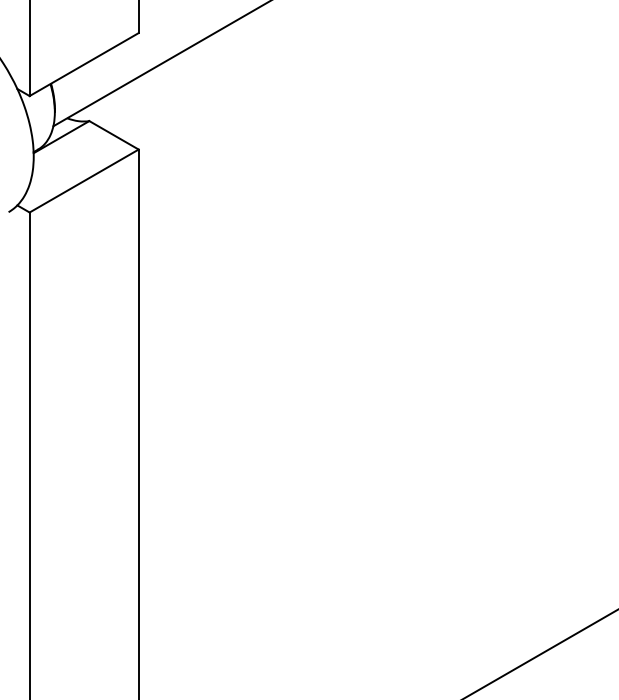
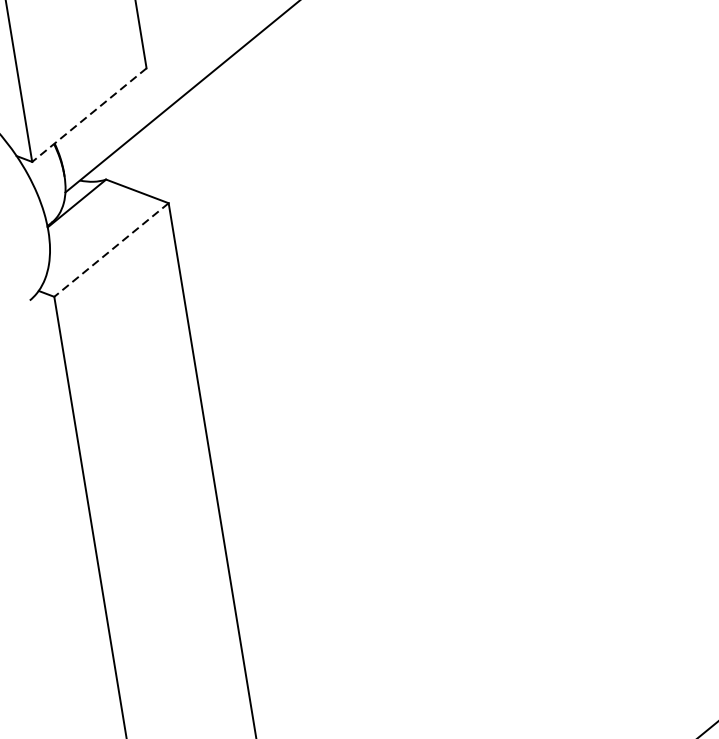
line: (84, 64) -> (89, 114), solid -> dashed
line: (84, 181) -> (111, 250), solid -> dashed

